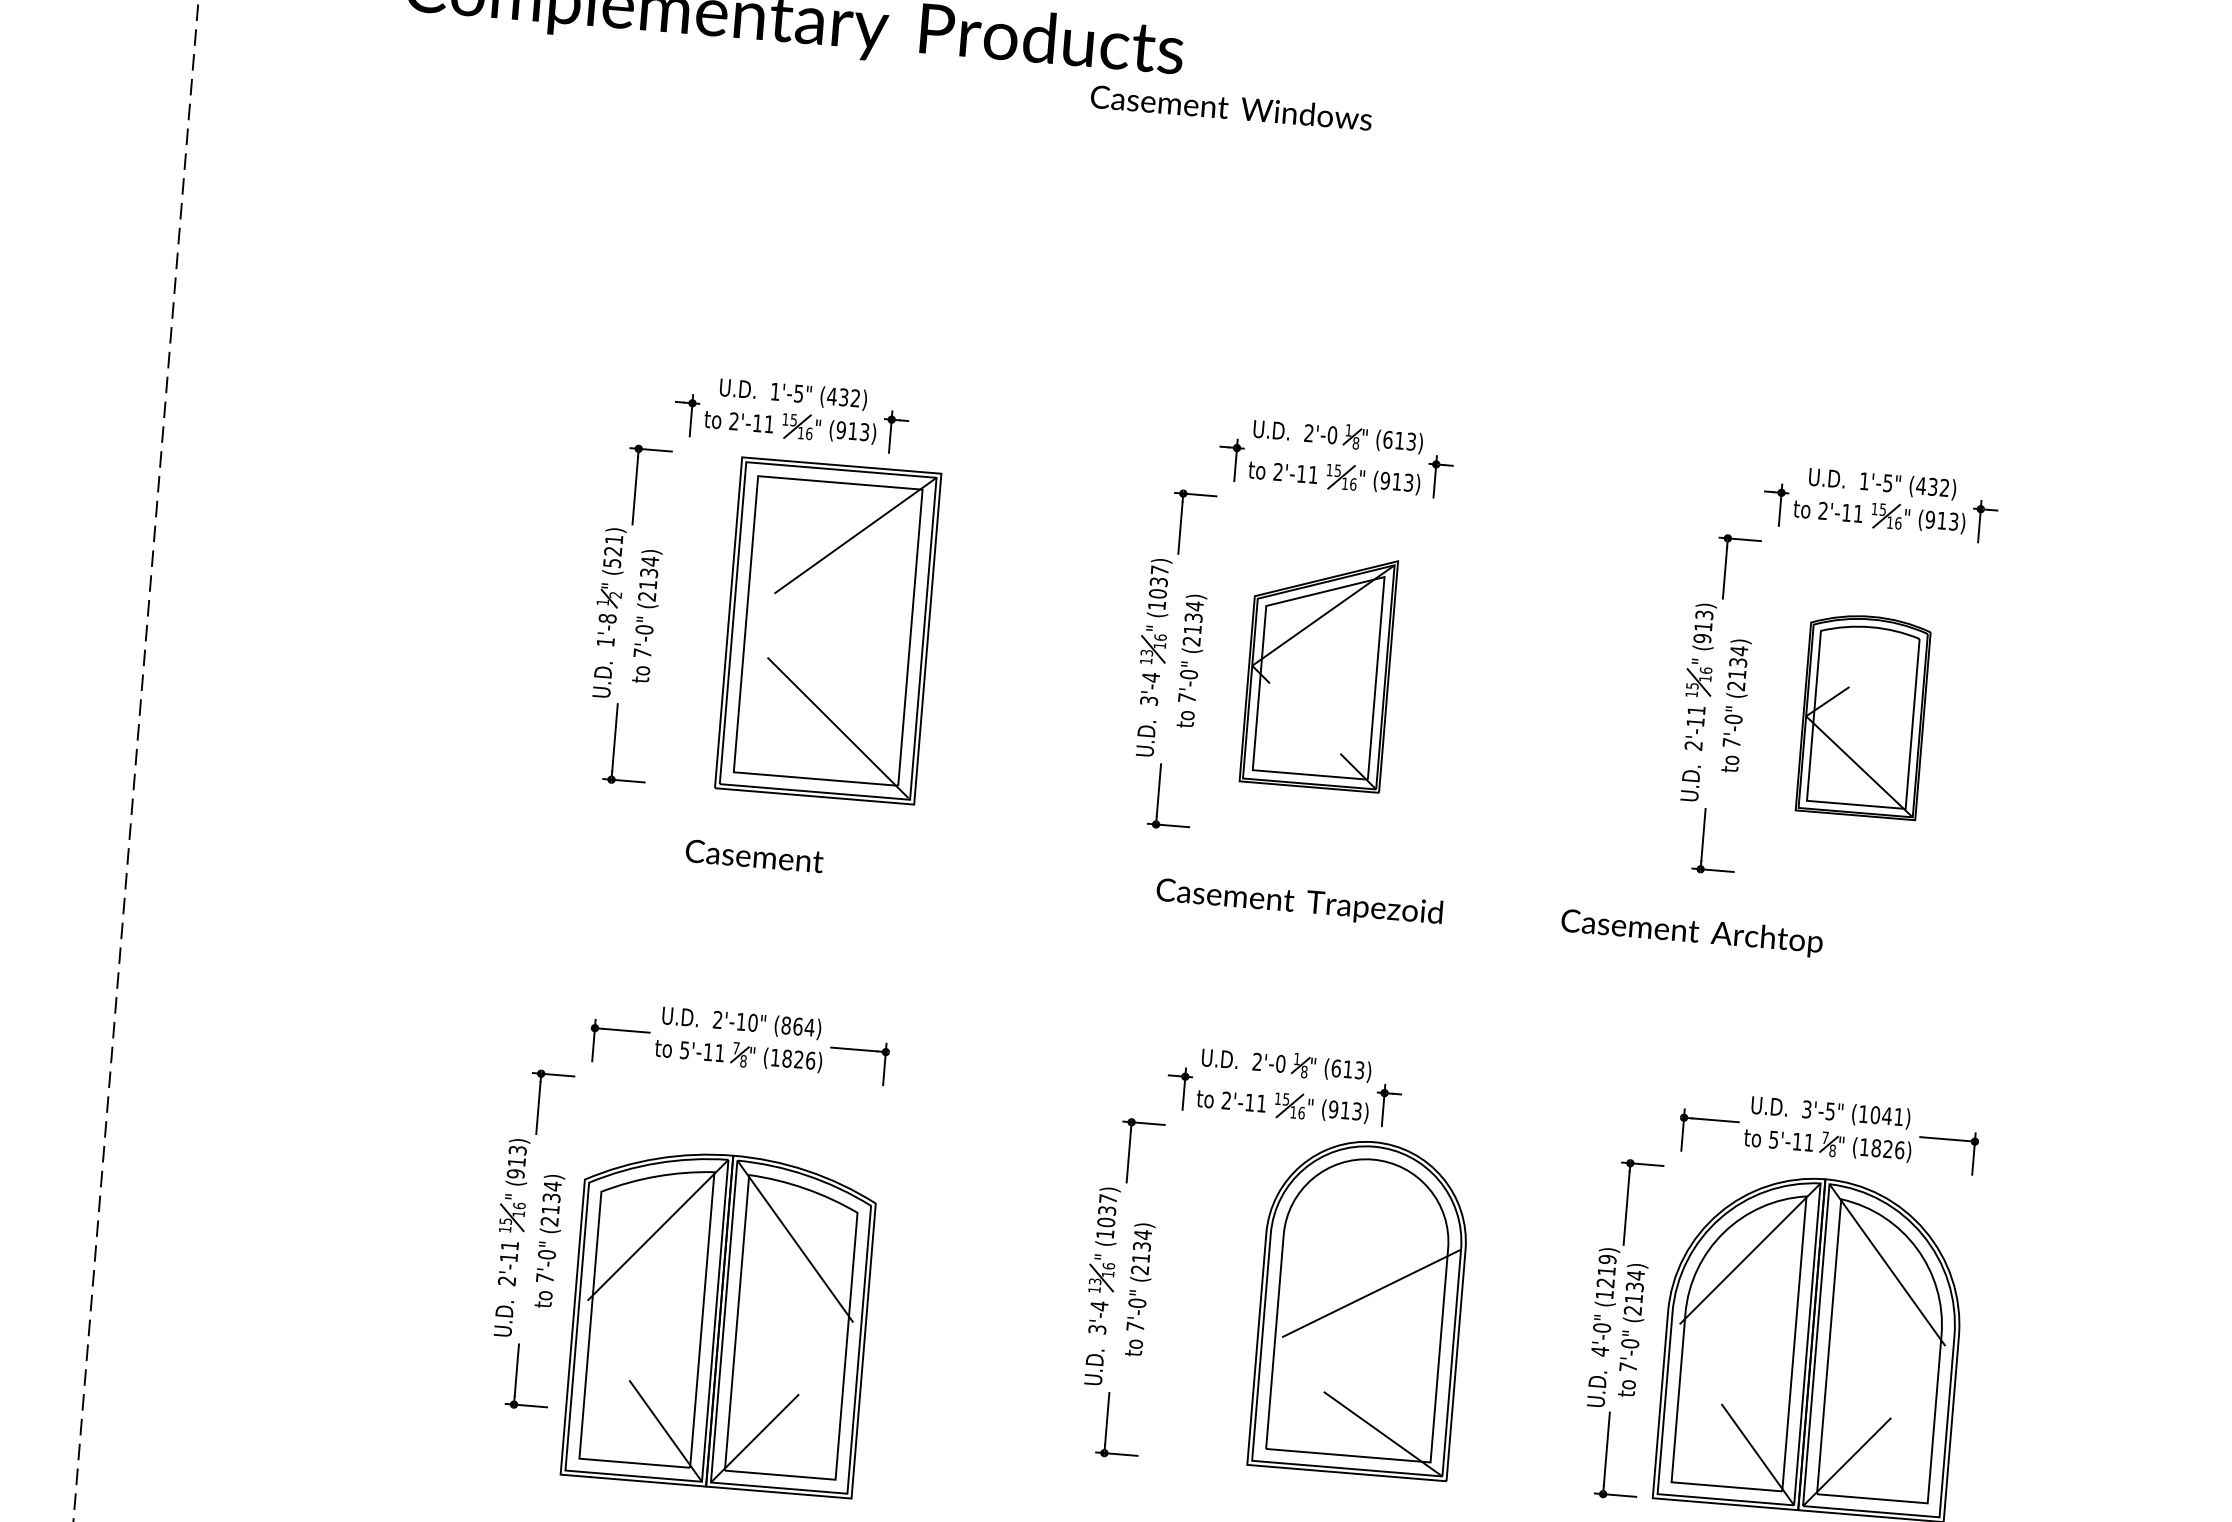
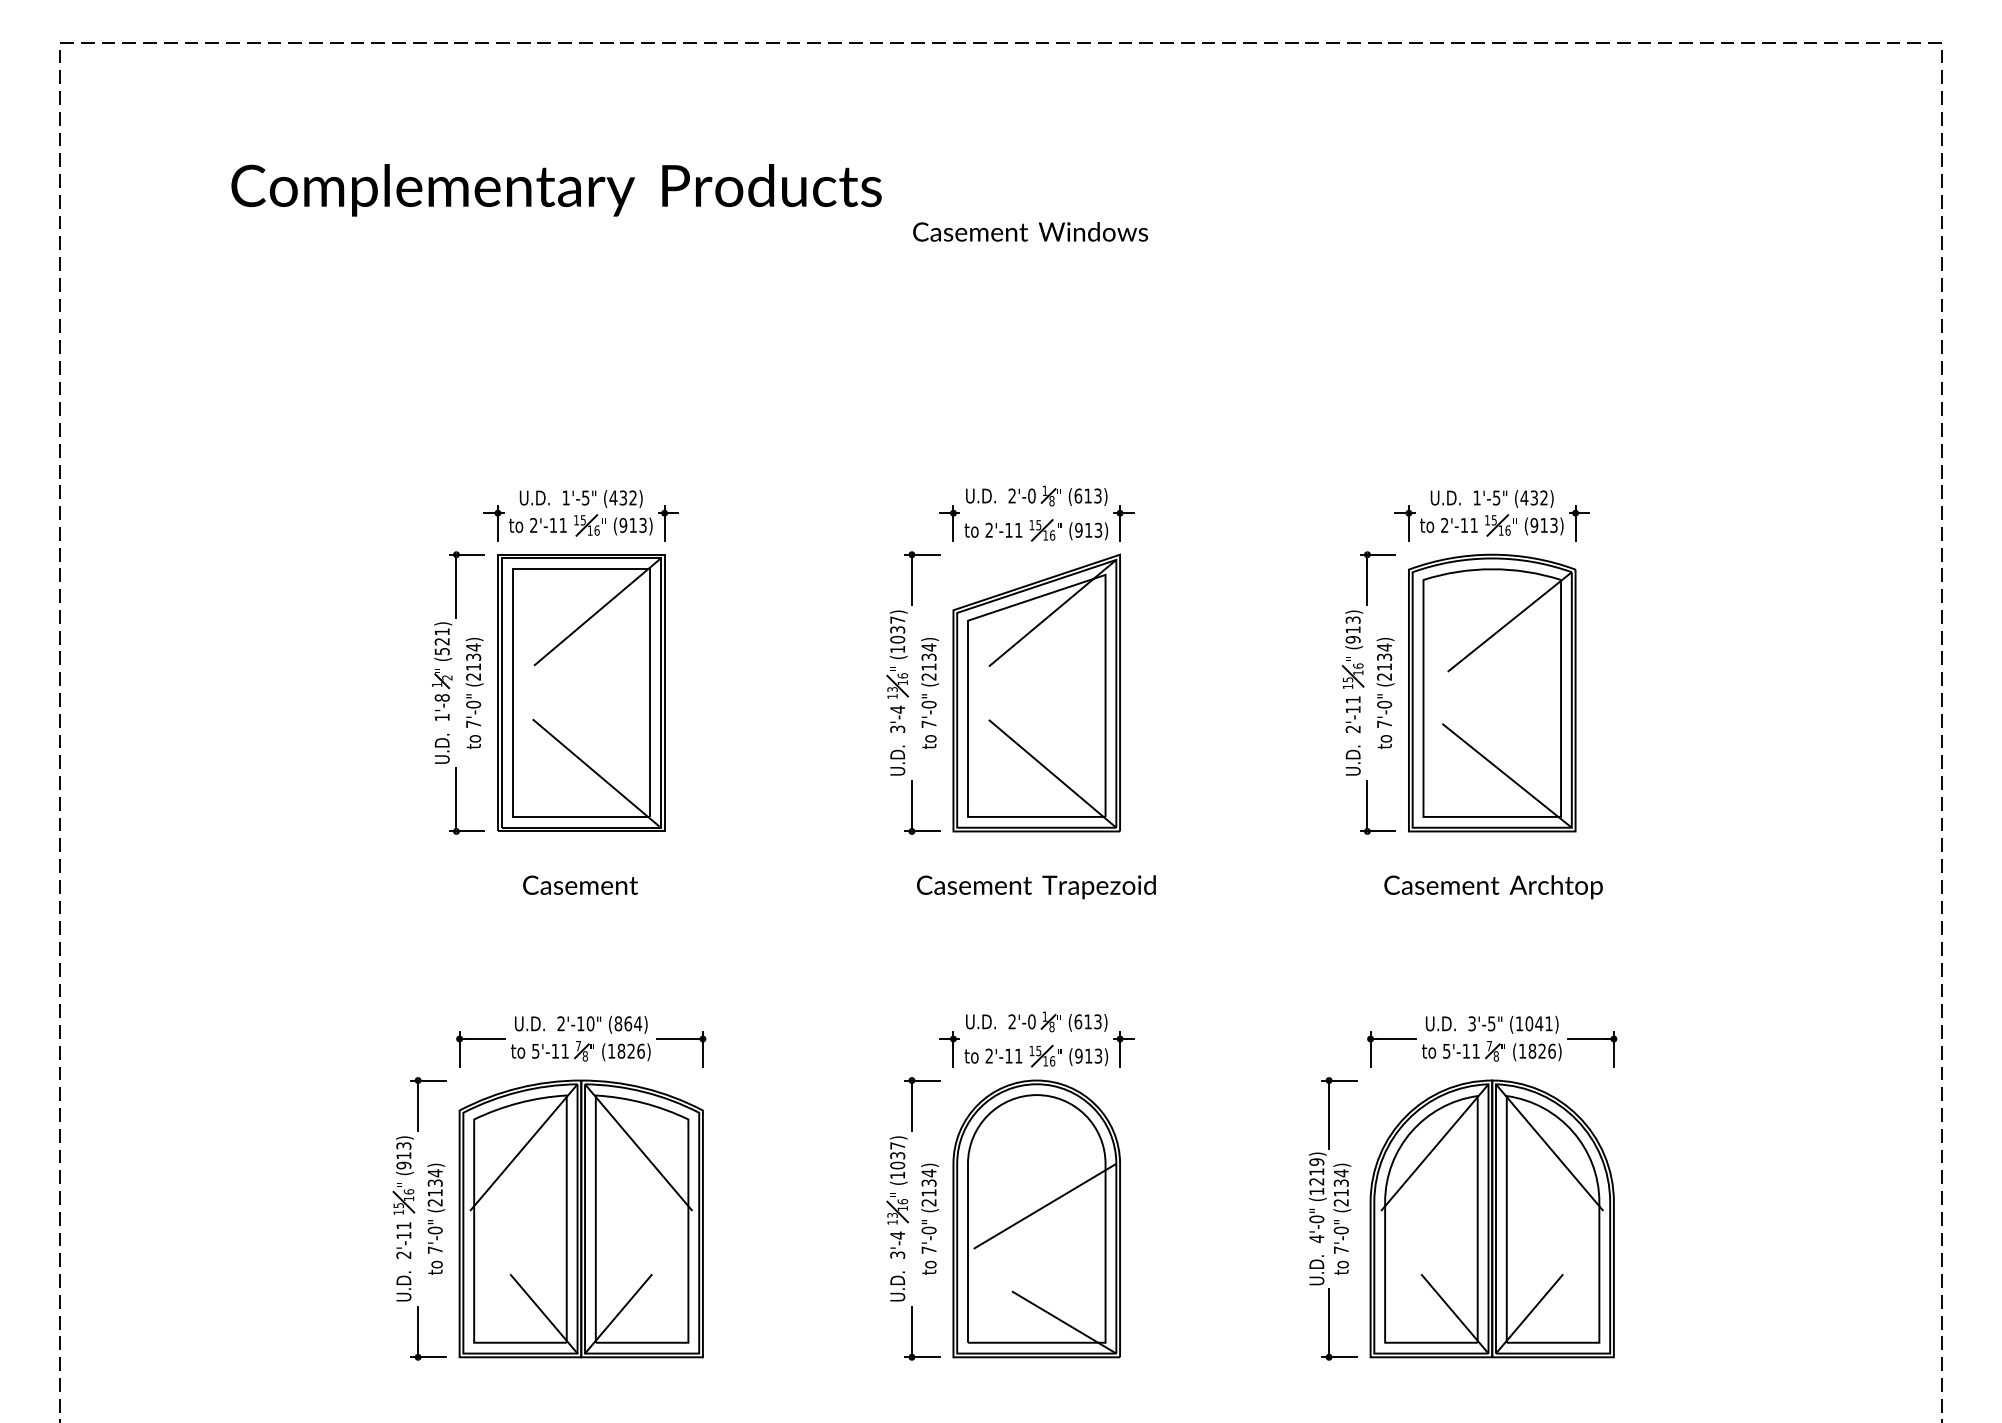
text: (1231, 107) -> (1030, 231), moved
part: (828, 630) -> (581, 692), moved
part: (1318, 670) -> (1036, 692), size x1.43
part: (1863, 715) -> (1492, 692), size x1.67
text: (1691, 933) -> (1493, 887), moved
part: (1360, 1307) -> (1036, 1218), moved
part: (718, 1320) -> (580, 1218), moved

